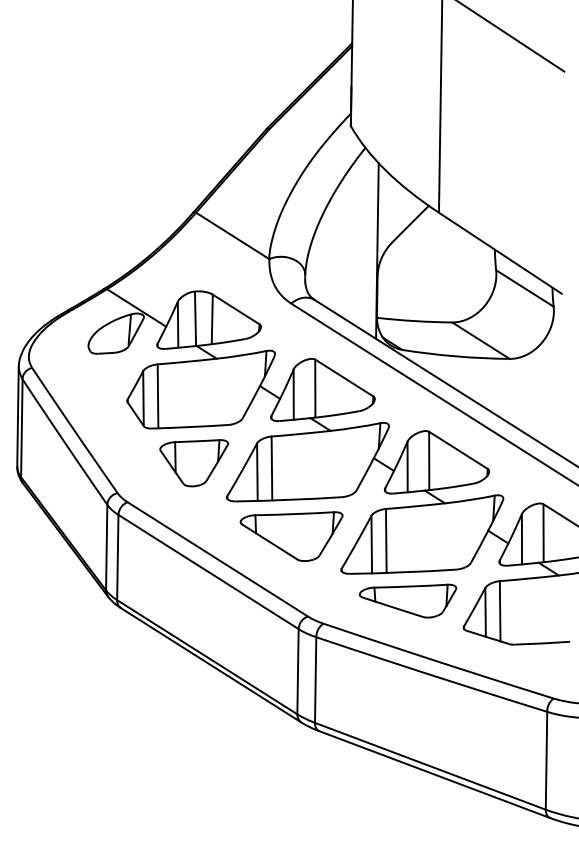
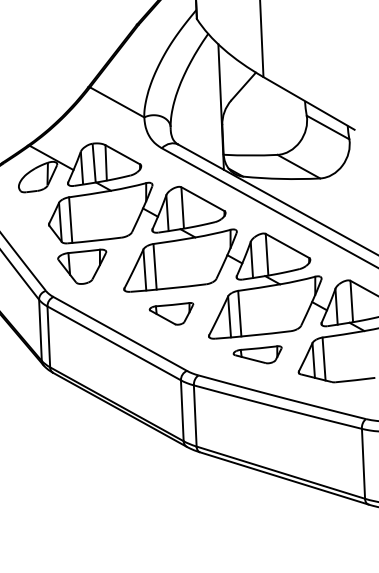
part: (193, 463) -> (82, 267), moved
part: (291, 536) -> (171, 314), size x0.6
part: (408, 600) -> (258, 355), size x0.7

